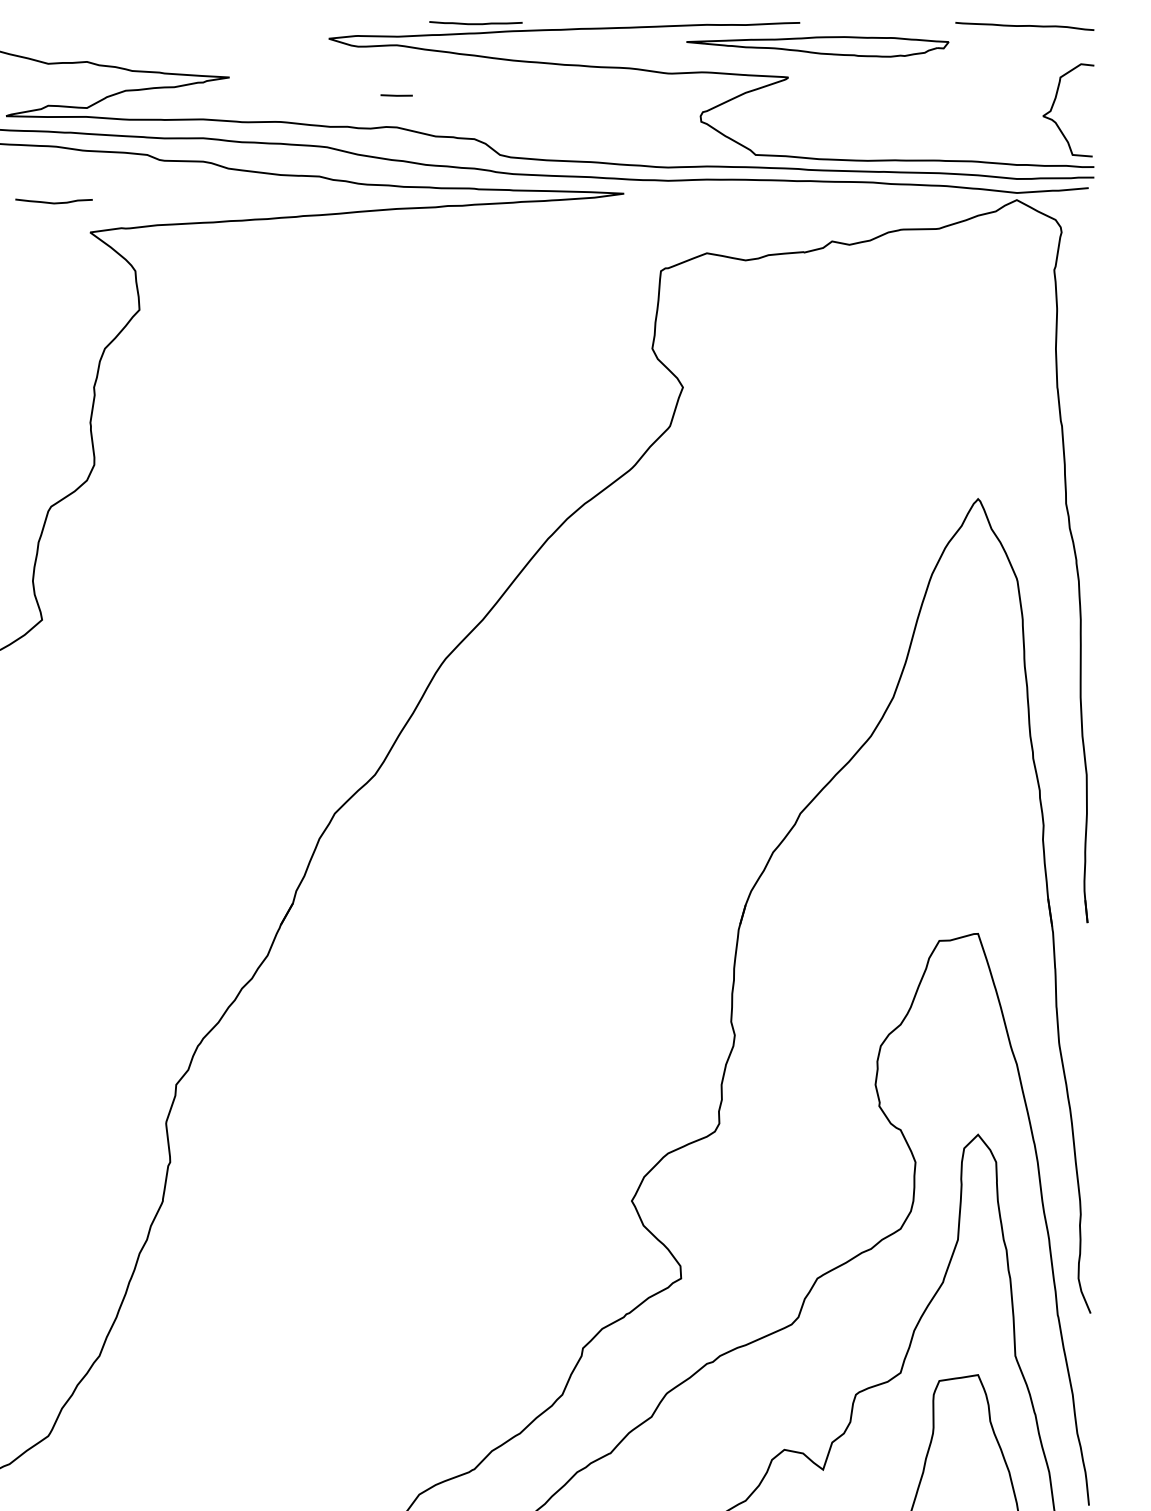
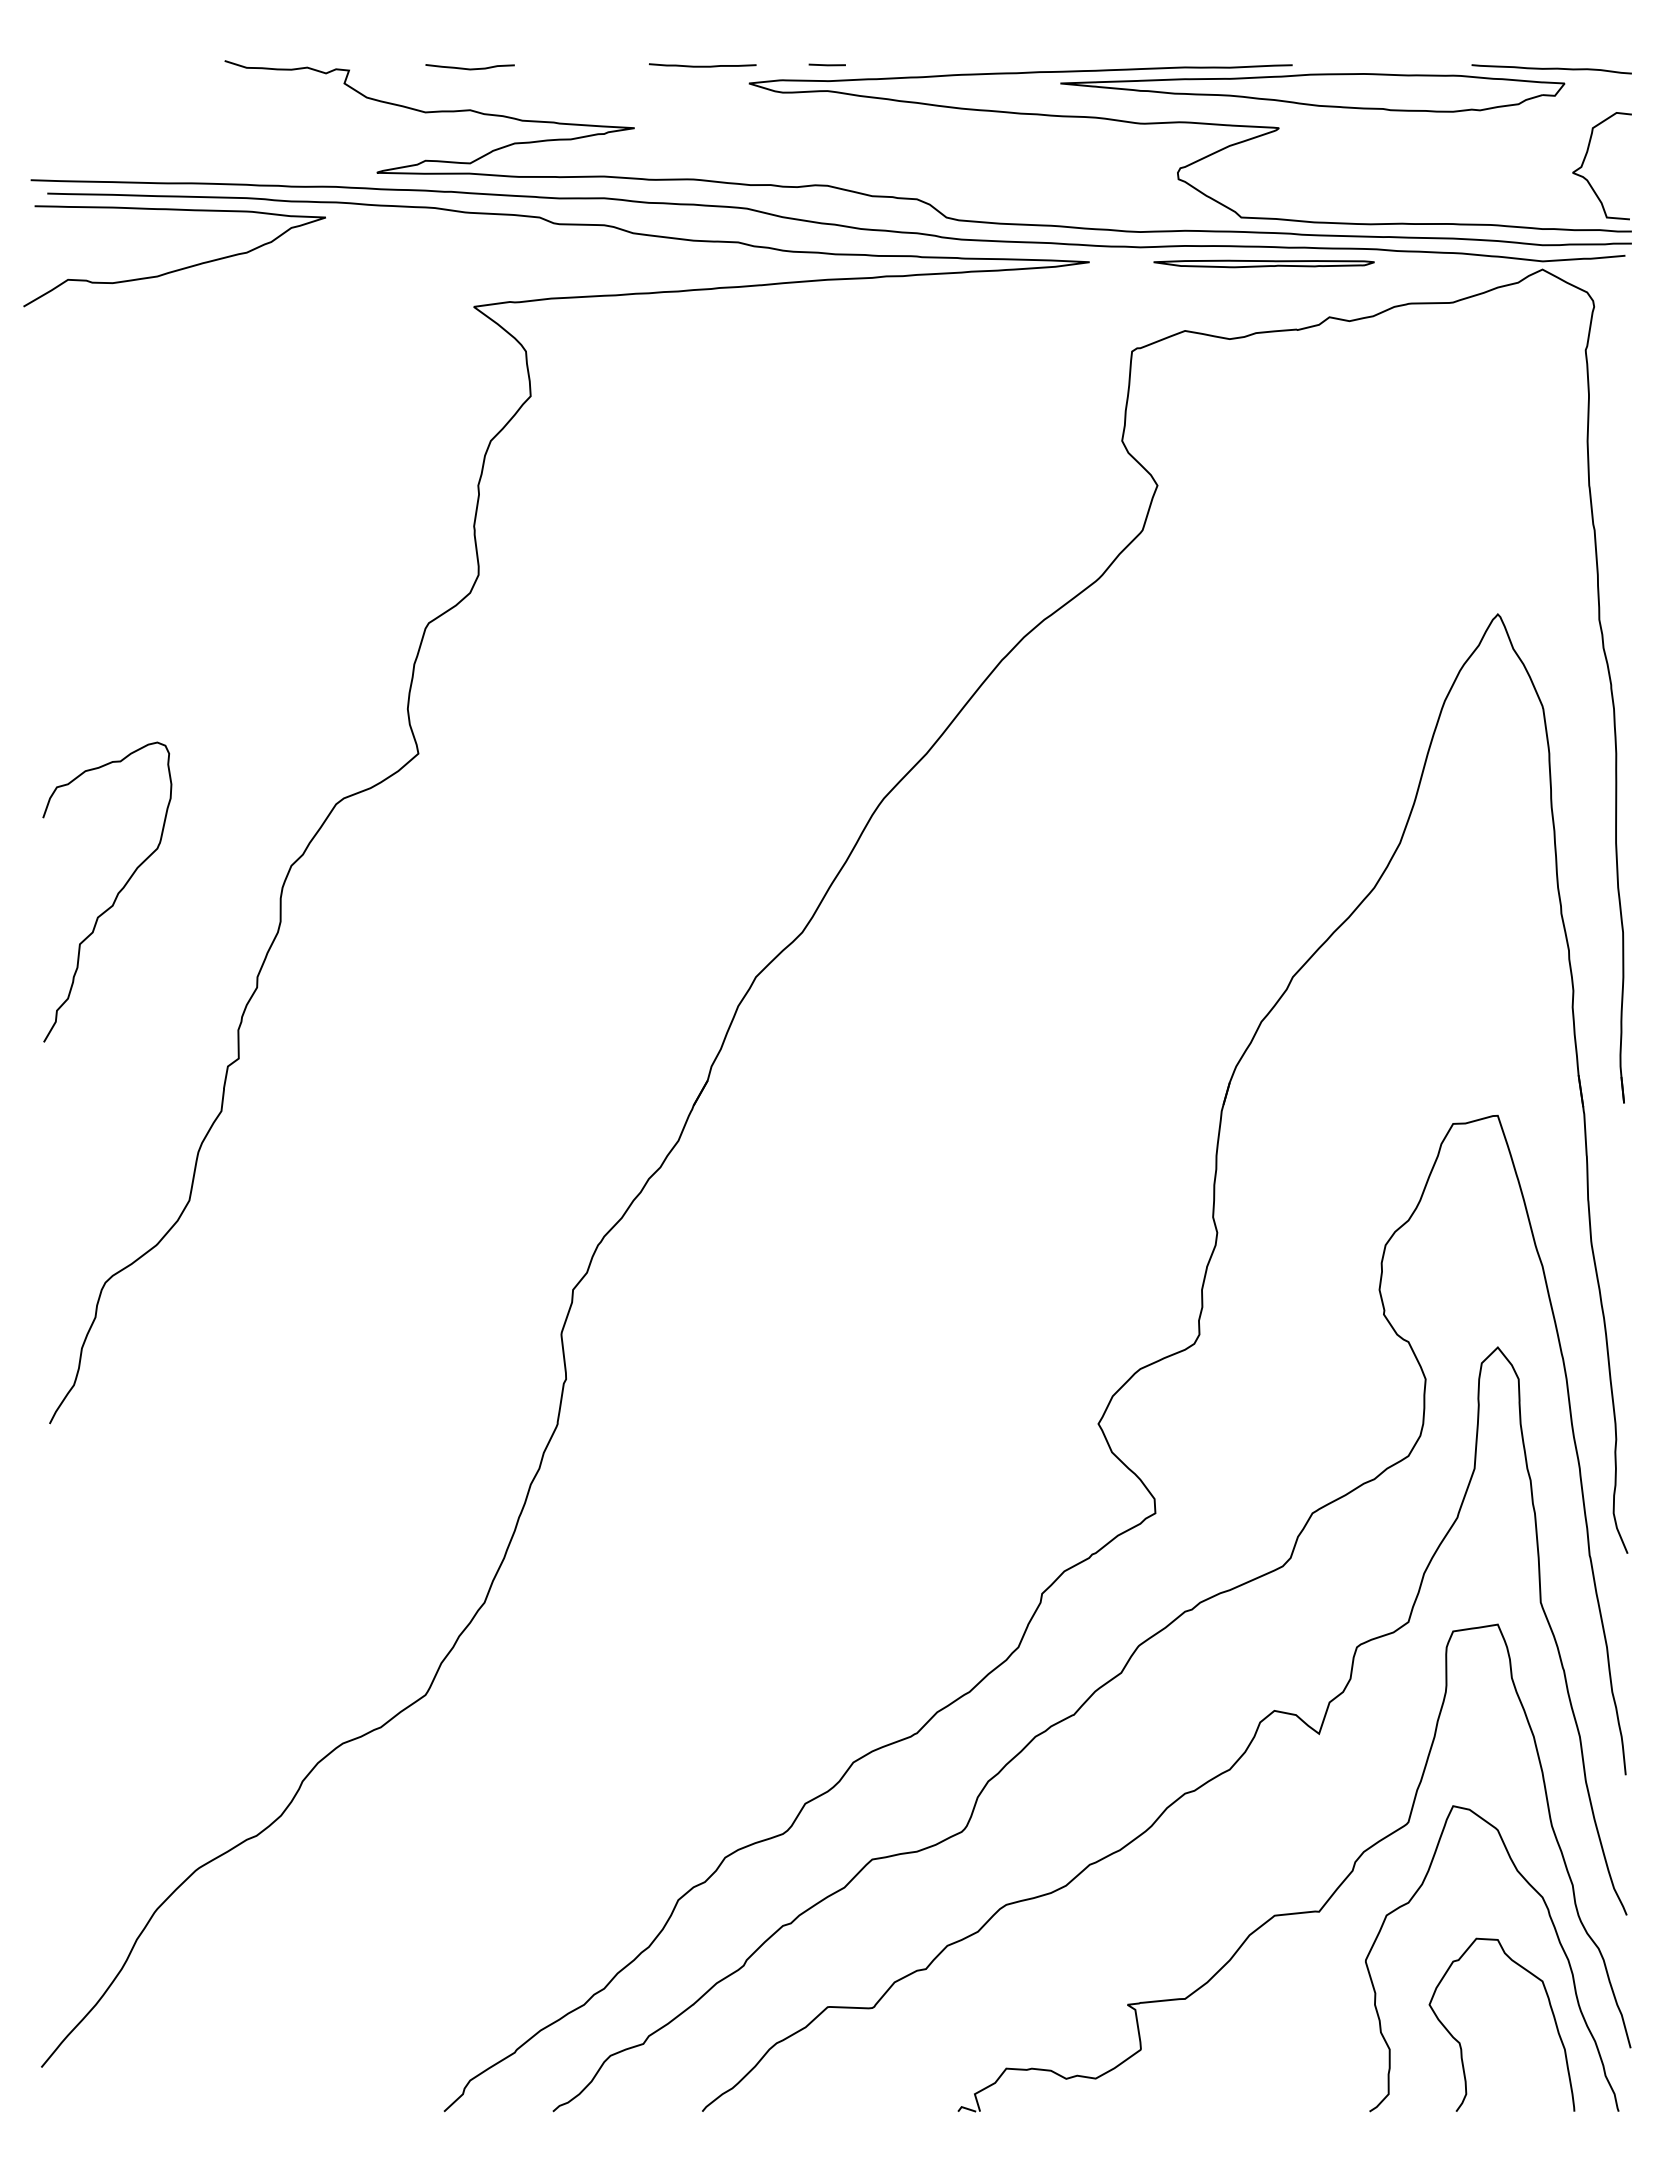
curve: (475, 23) -> (702, 65), moved
part: (817, 46) -> (1312, 92), size x1.67
line: (395, 95) -> (826, 64), moved
part: (774, 194) -> (1263, 263), added
curve: (53, 202) -> (469, 68), moved

